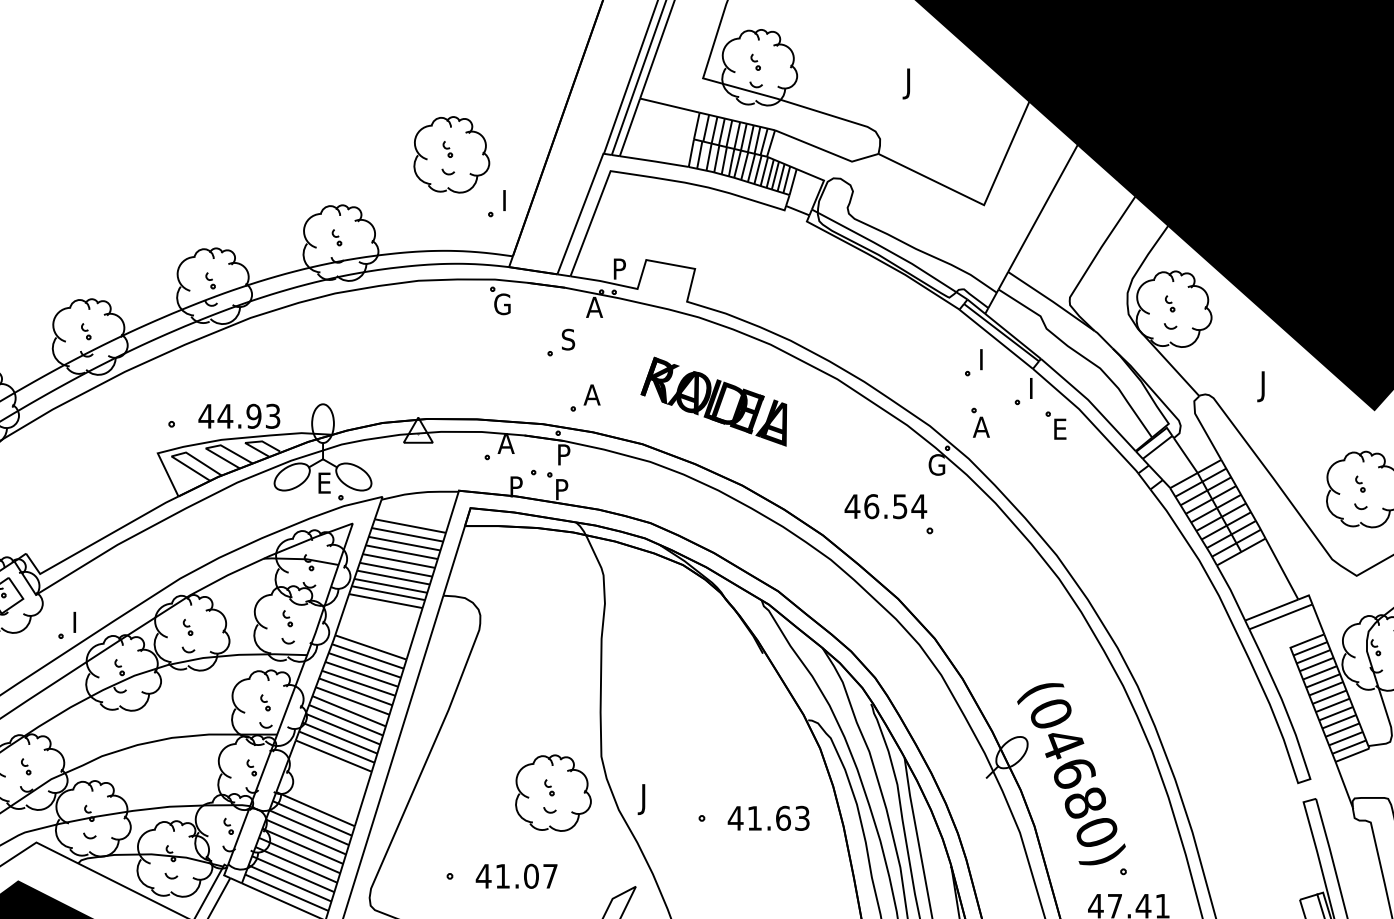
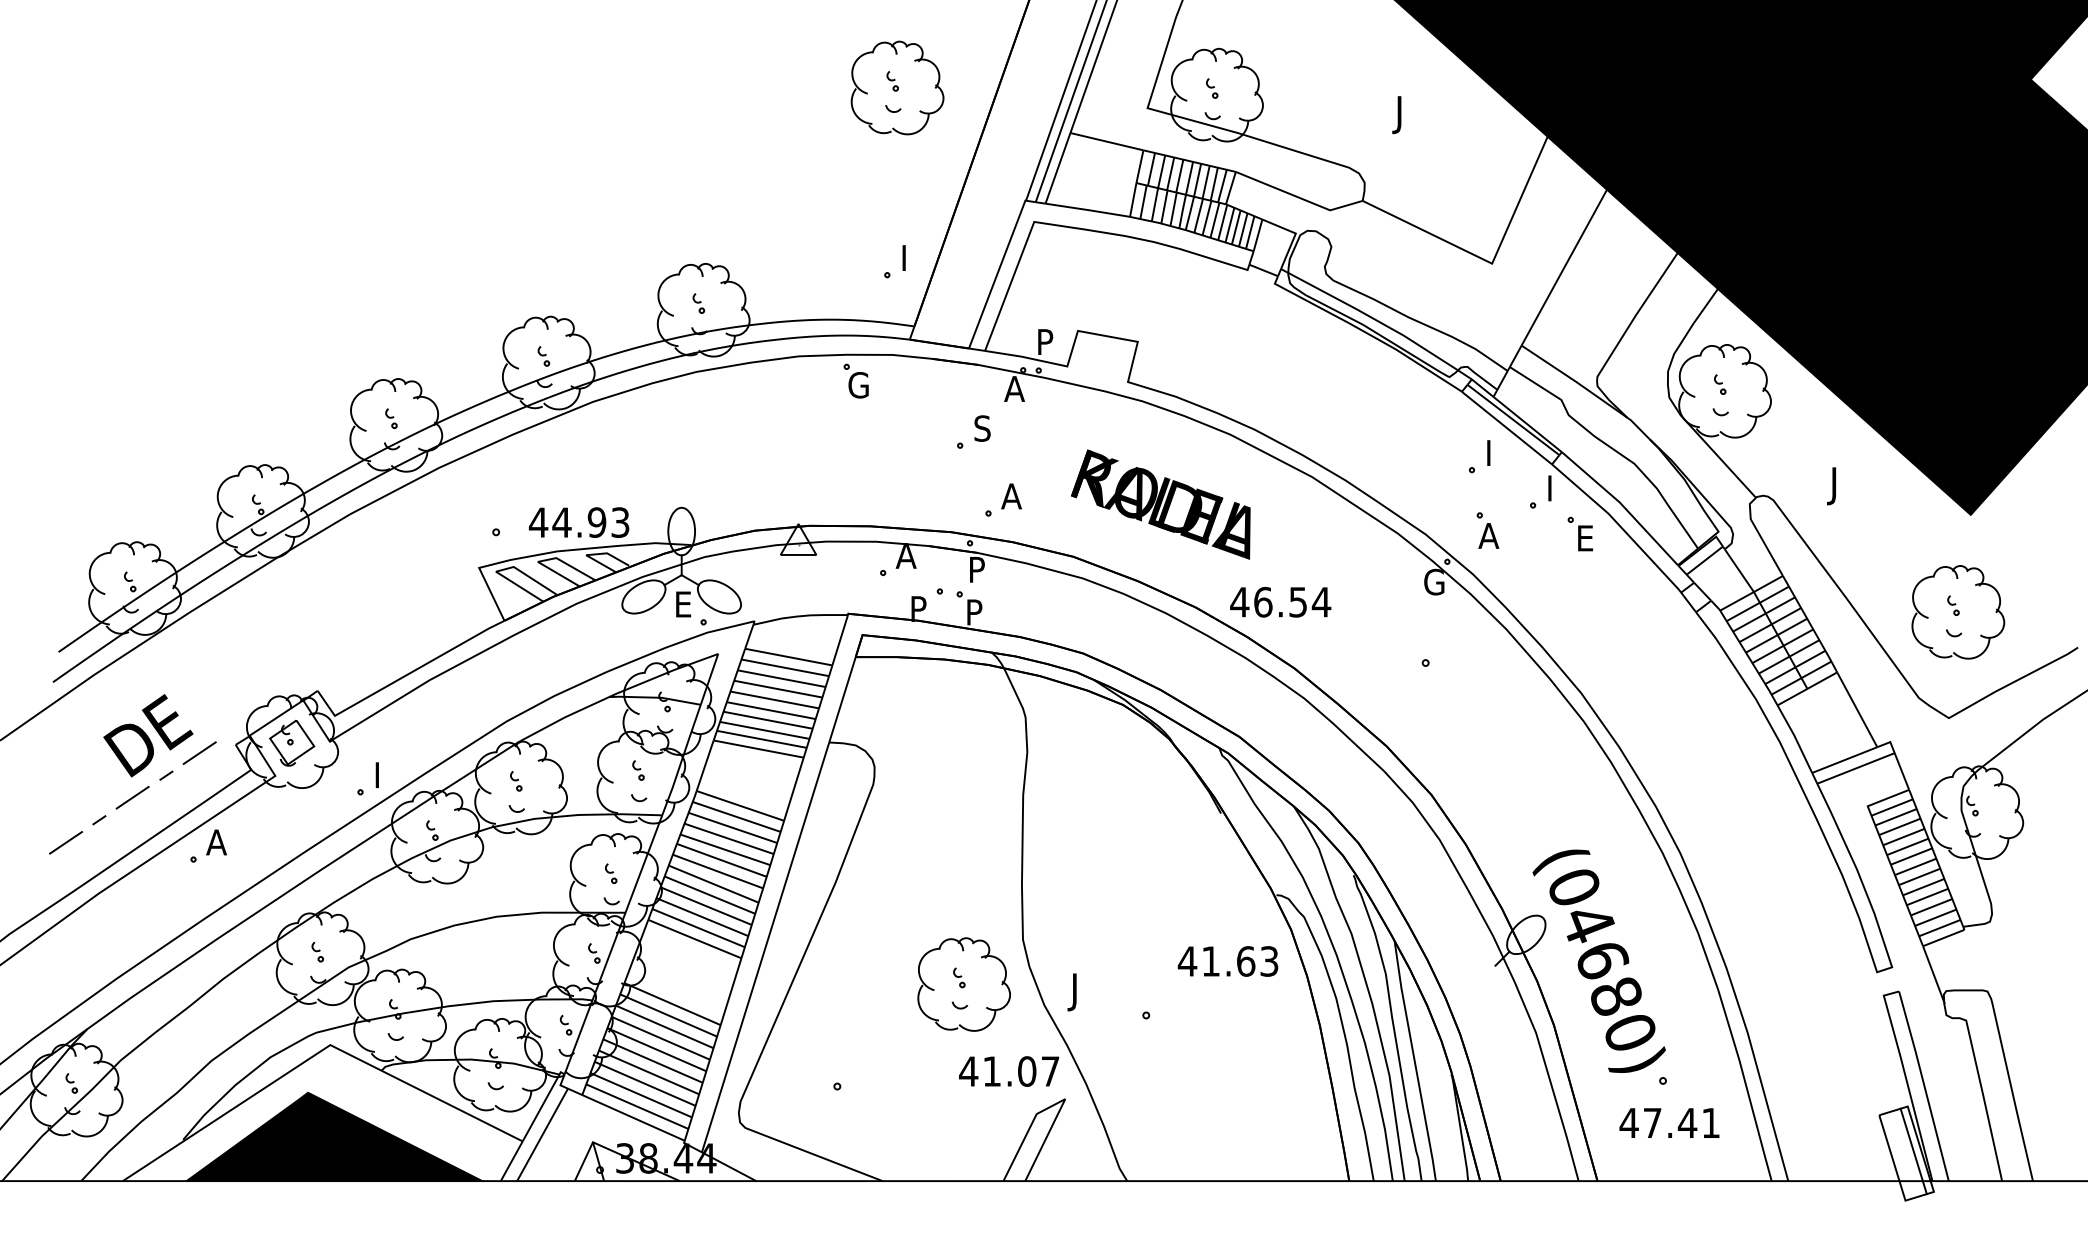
part: (451, 154) -> (897, 87), moved
part: (499, 300) -> (855, 380), moved
text: (885, 506) -> (1280, 601), moved
text: (768, 818) -> (1227, 961), moved
text: (517, 876) -> (1009, 1071), moved

